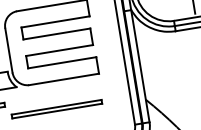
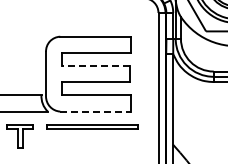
line: (57, 33) -> (96, 65), solid -> dashed
line: (64, 79) -> (96, 111), solid -> dashed
part: (56, 108) -> (92, 126), moved

